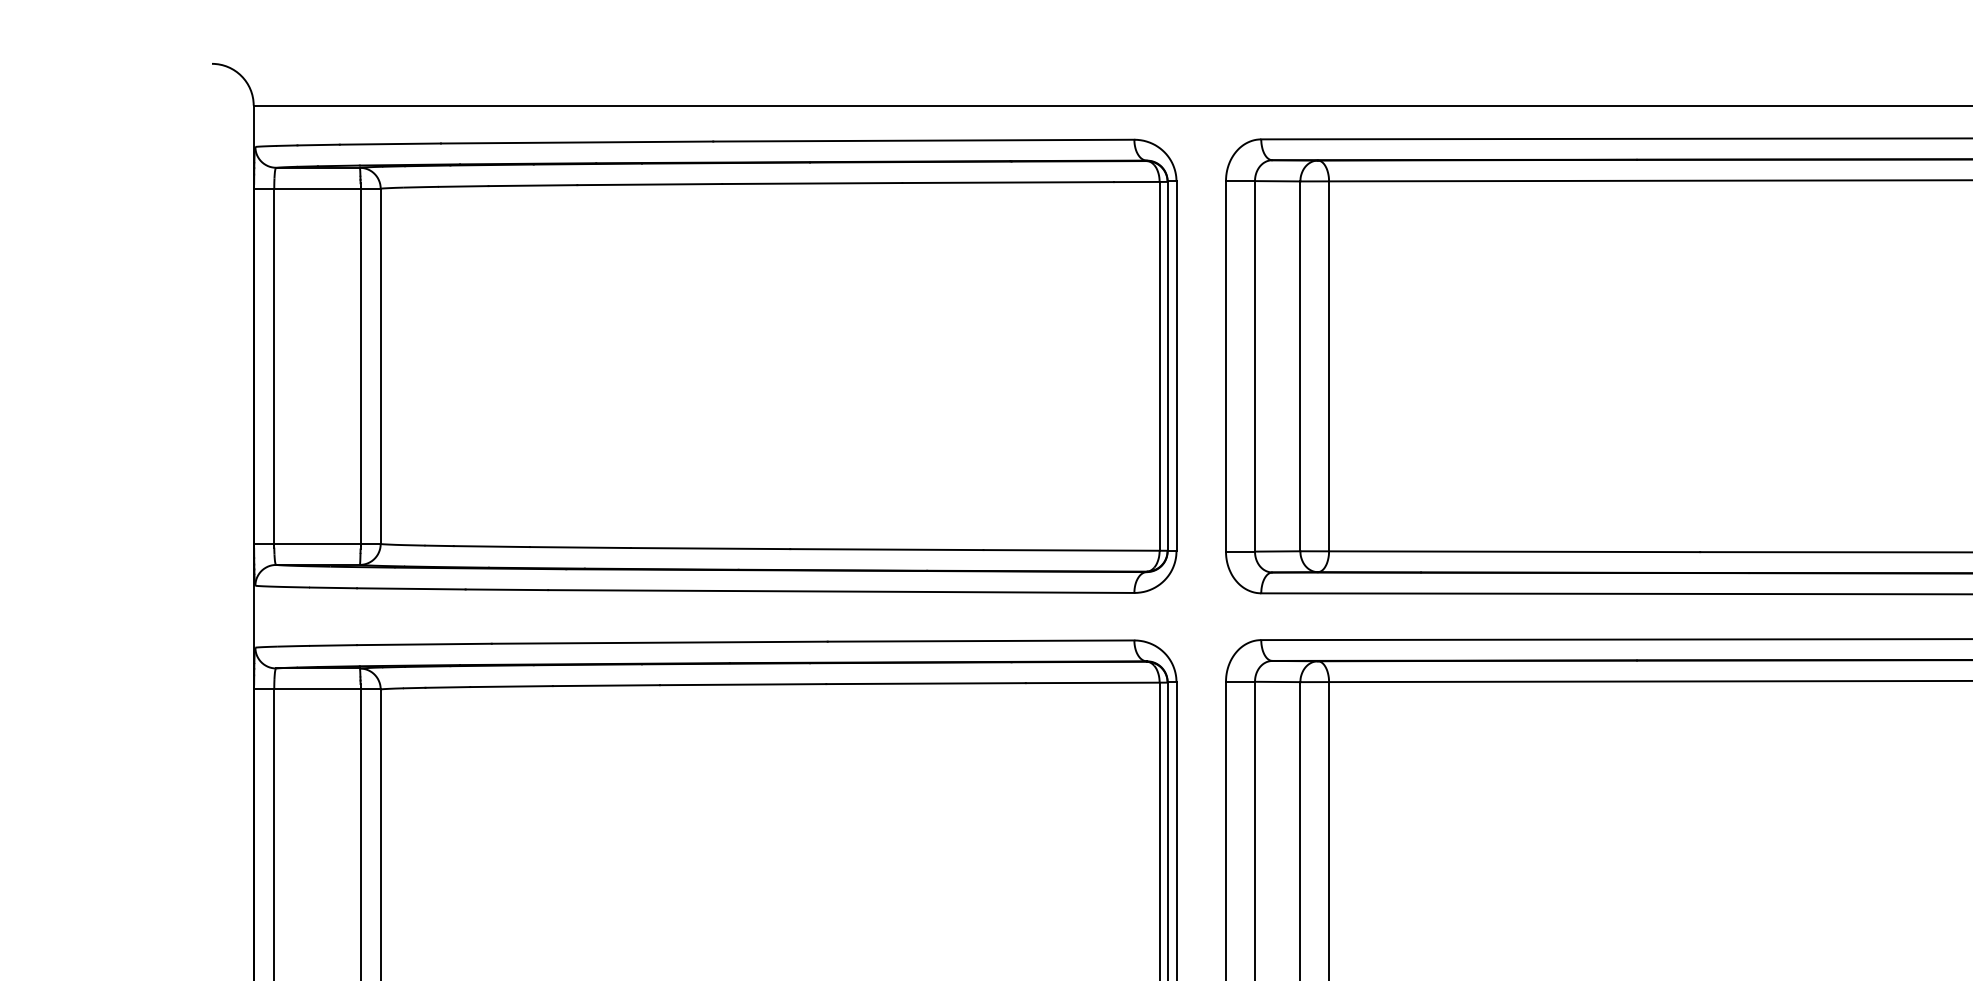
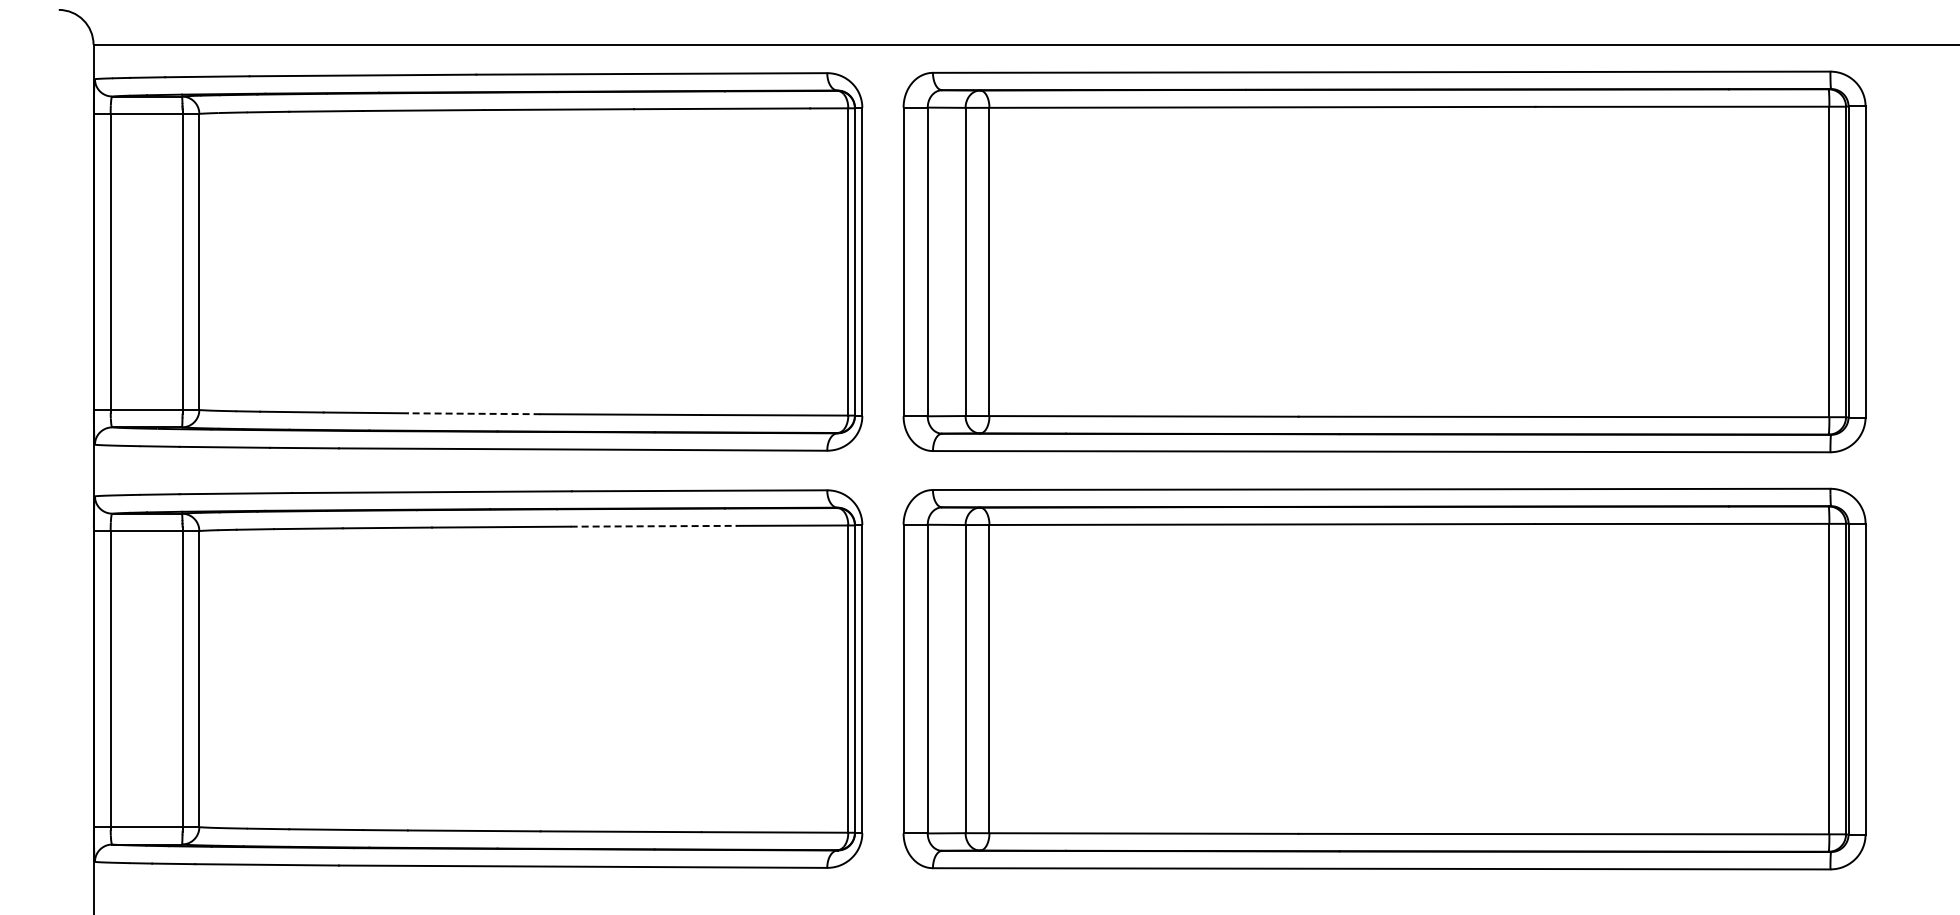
line: (709, 548) -> (473, 413), solid -> dashed
line: (927, 683) -> (654, 526), solid -> dashed

